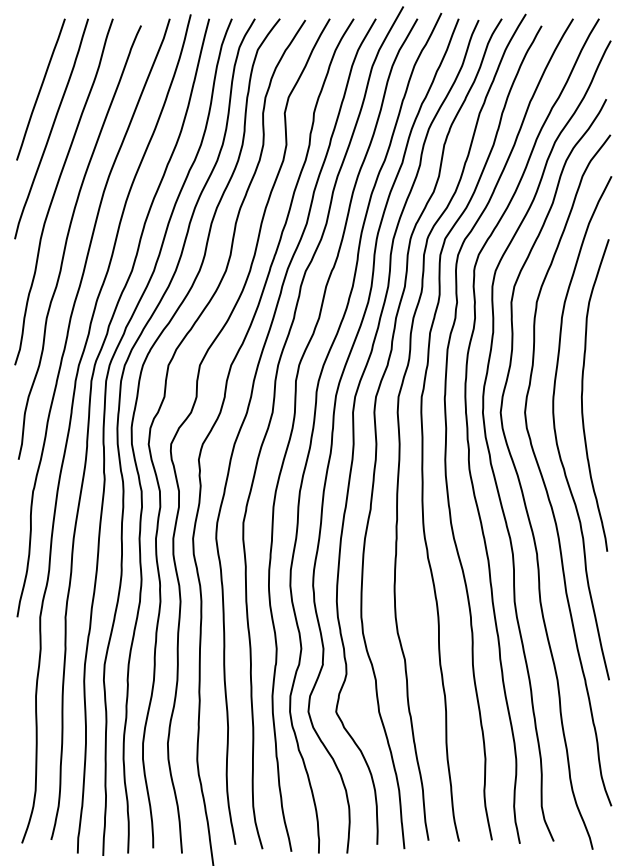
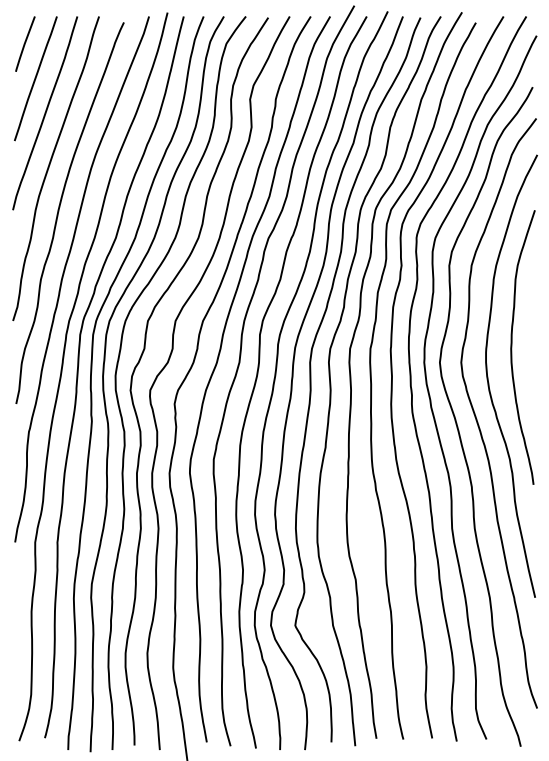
line: (28, 49) -> (24, 43), added

